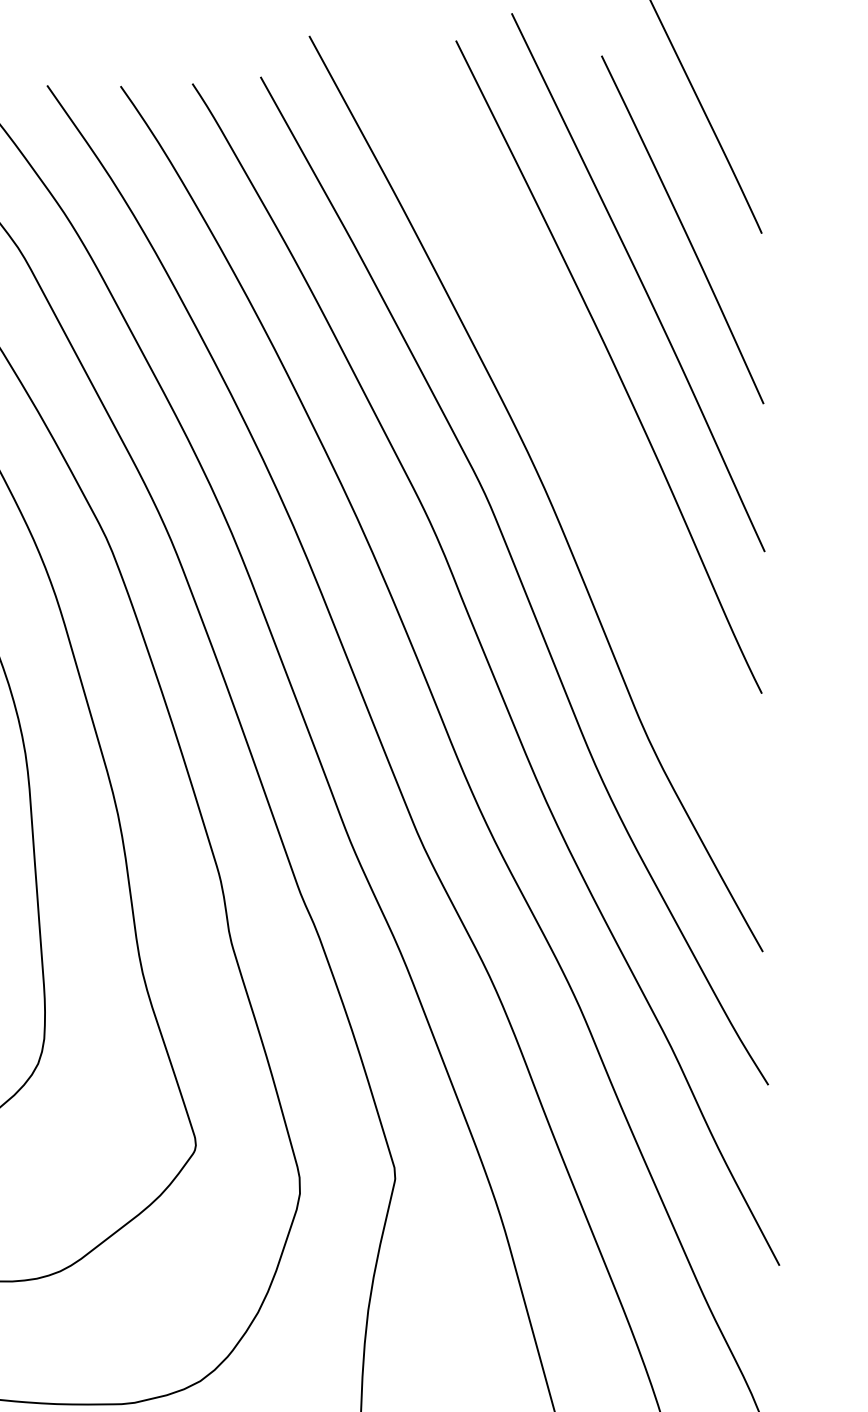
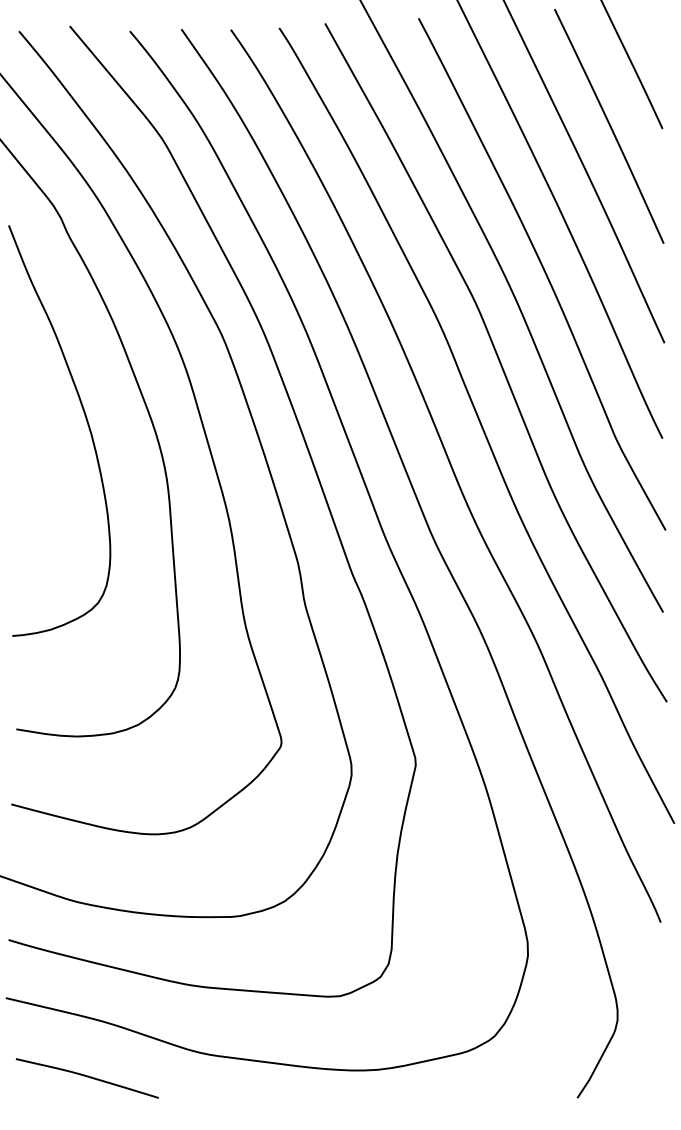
curve: (586, 448) -> (544, 273), added

